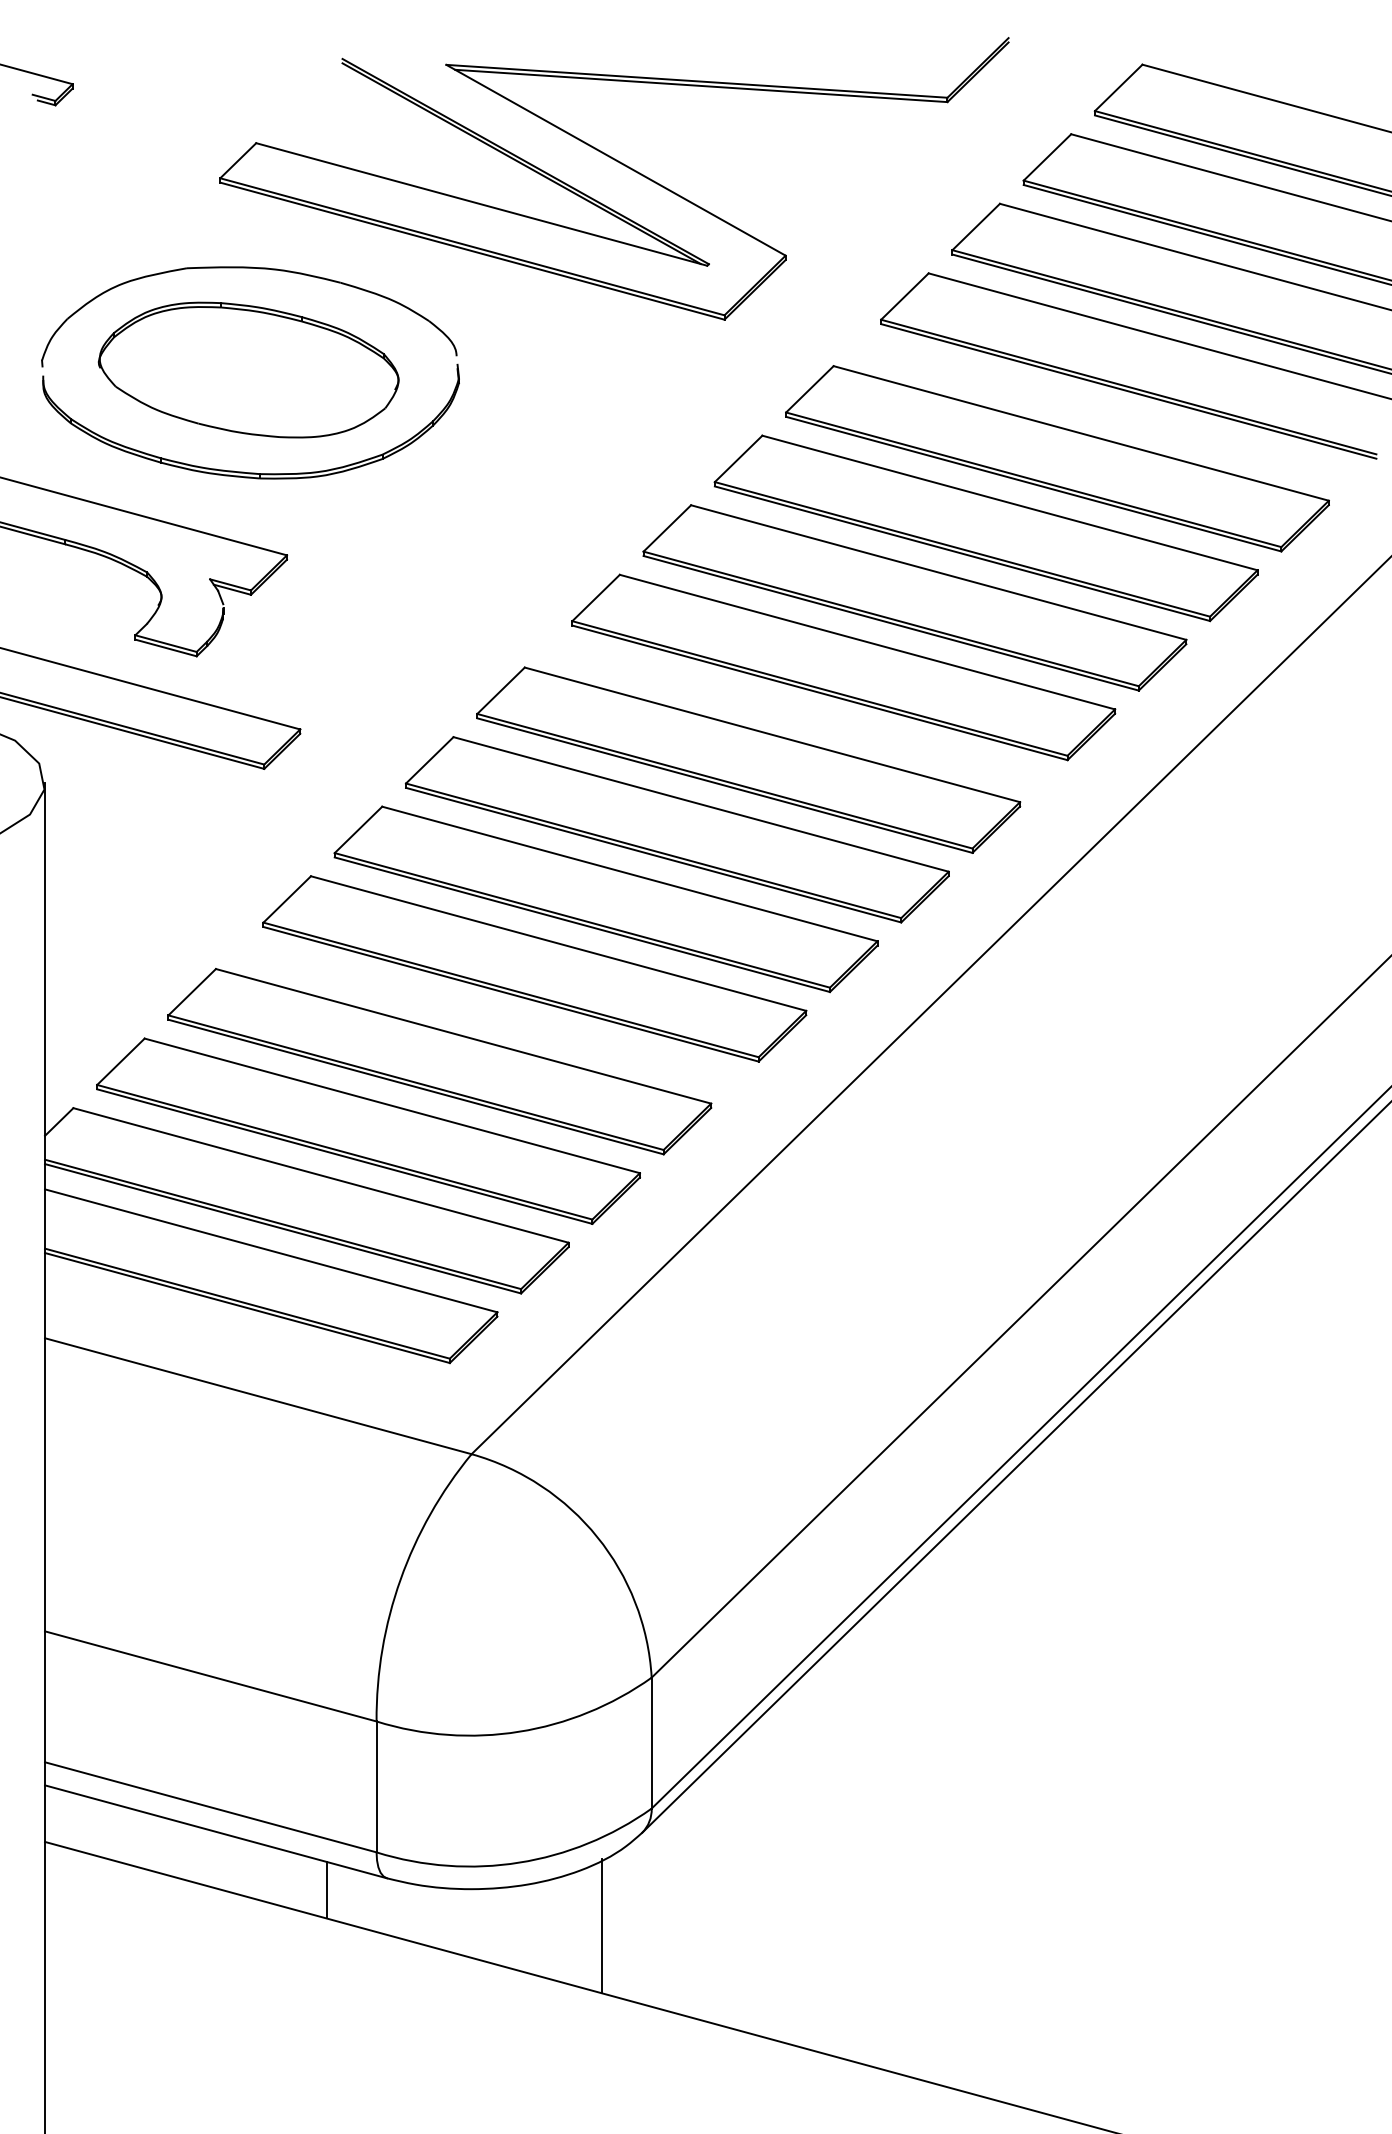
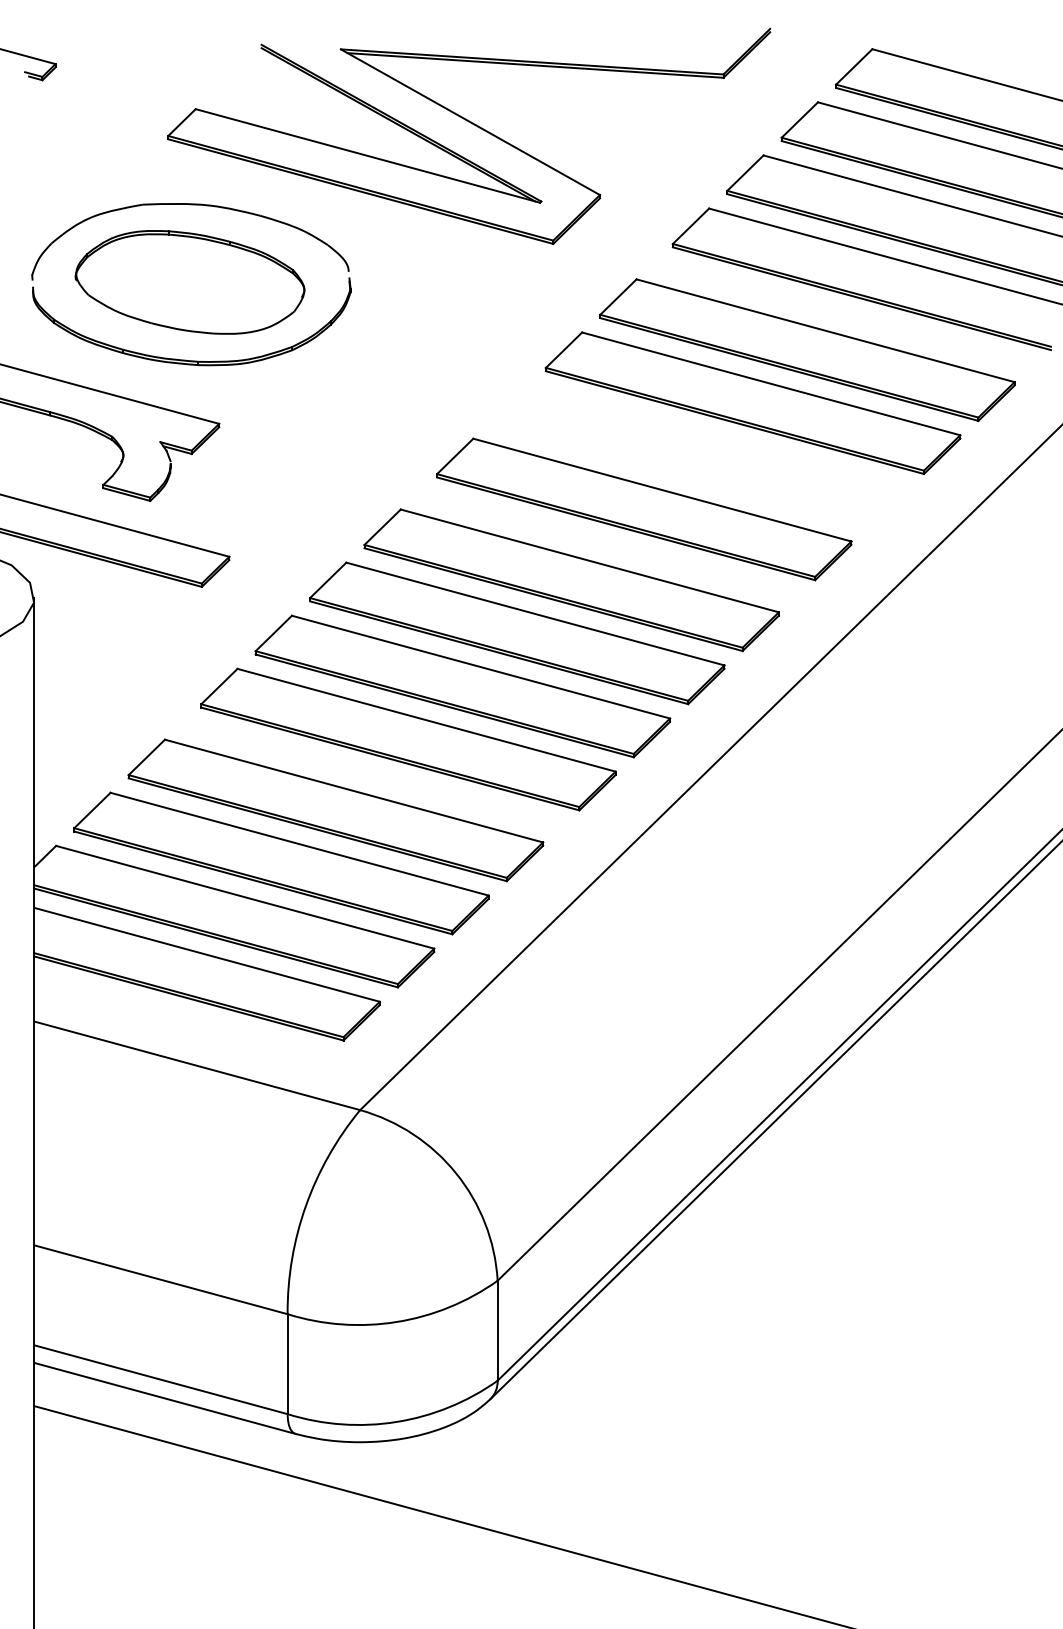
part: (914, 597) -> (698, 456), removed
line: (326, 1889) -> (249, 1442), removed
line: (601, 1926) -> (459, 1470), removed

